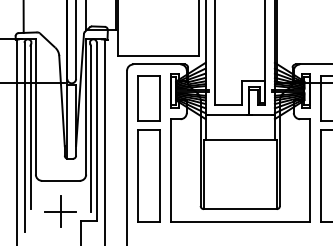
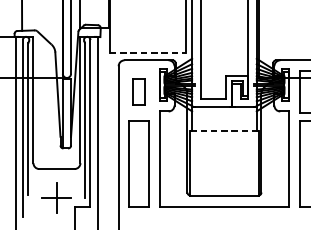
line: (158, 56) -> (148, 52), solid -> dashed
part: (148, 98) -> (138, 92), size x0.6
line: (240, 139) -> (224, 130), solid -> dashed

